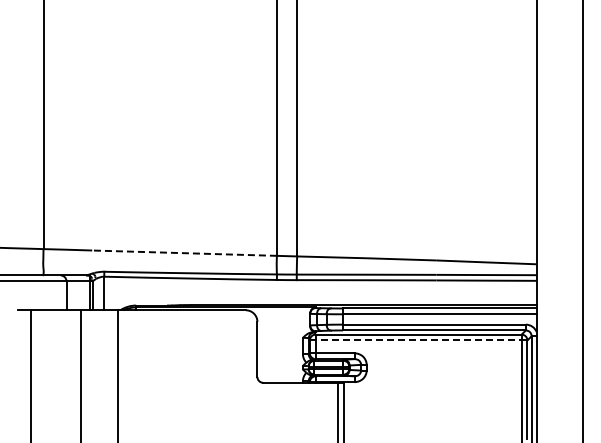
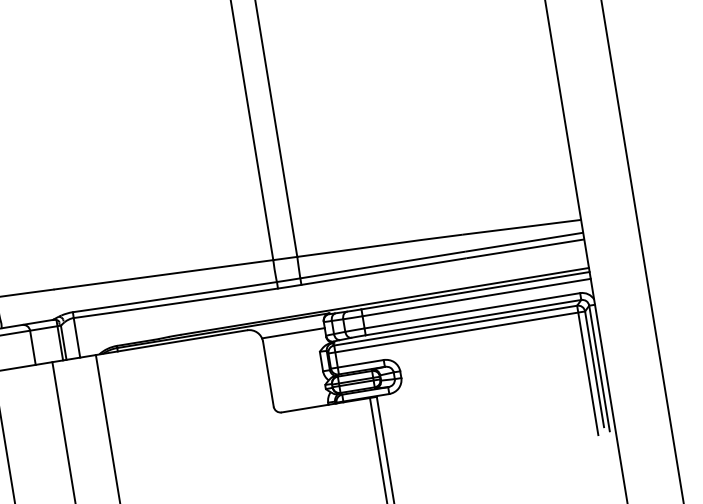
line: (184, 253) -> (163, 275), dashed -> solid
line: (283, 318) -> (293, 332), added
line: (418, 340) -> (456, 332), dashed -> solid

